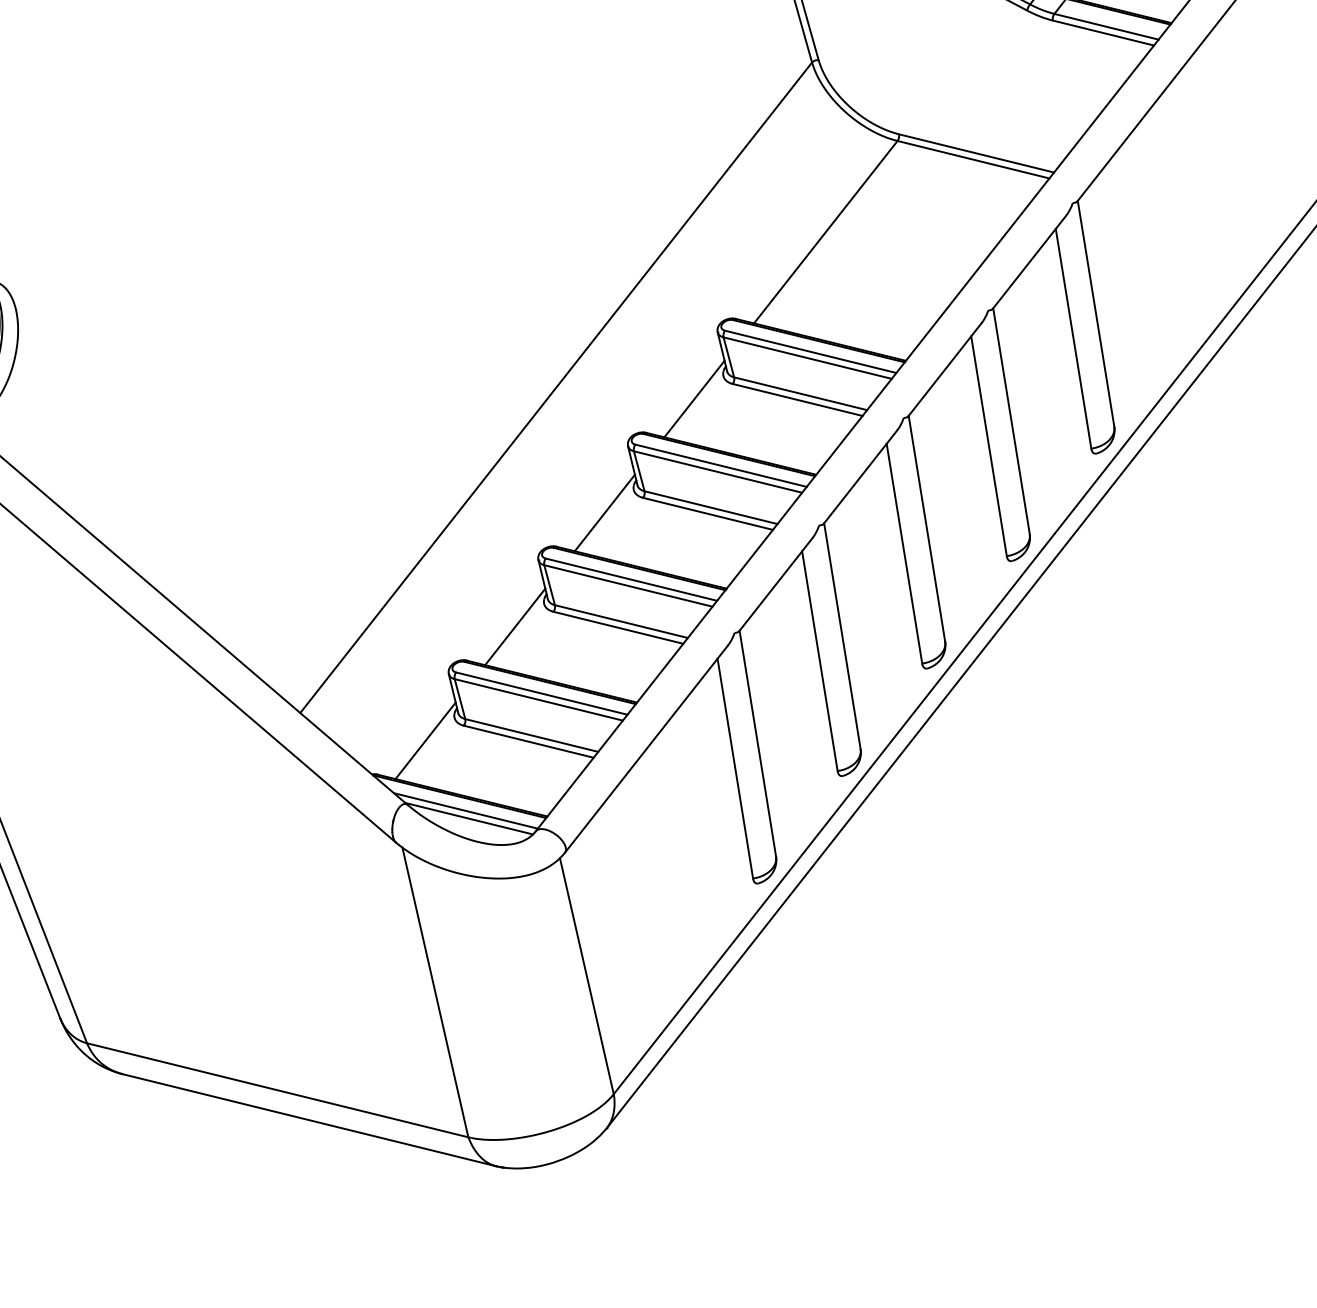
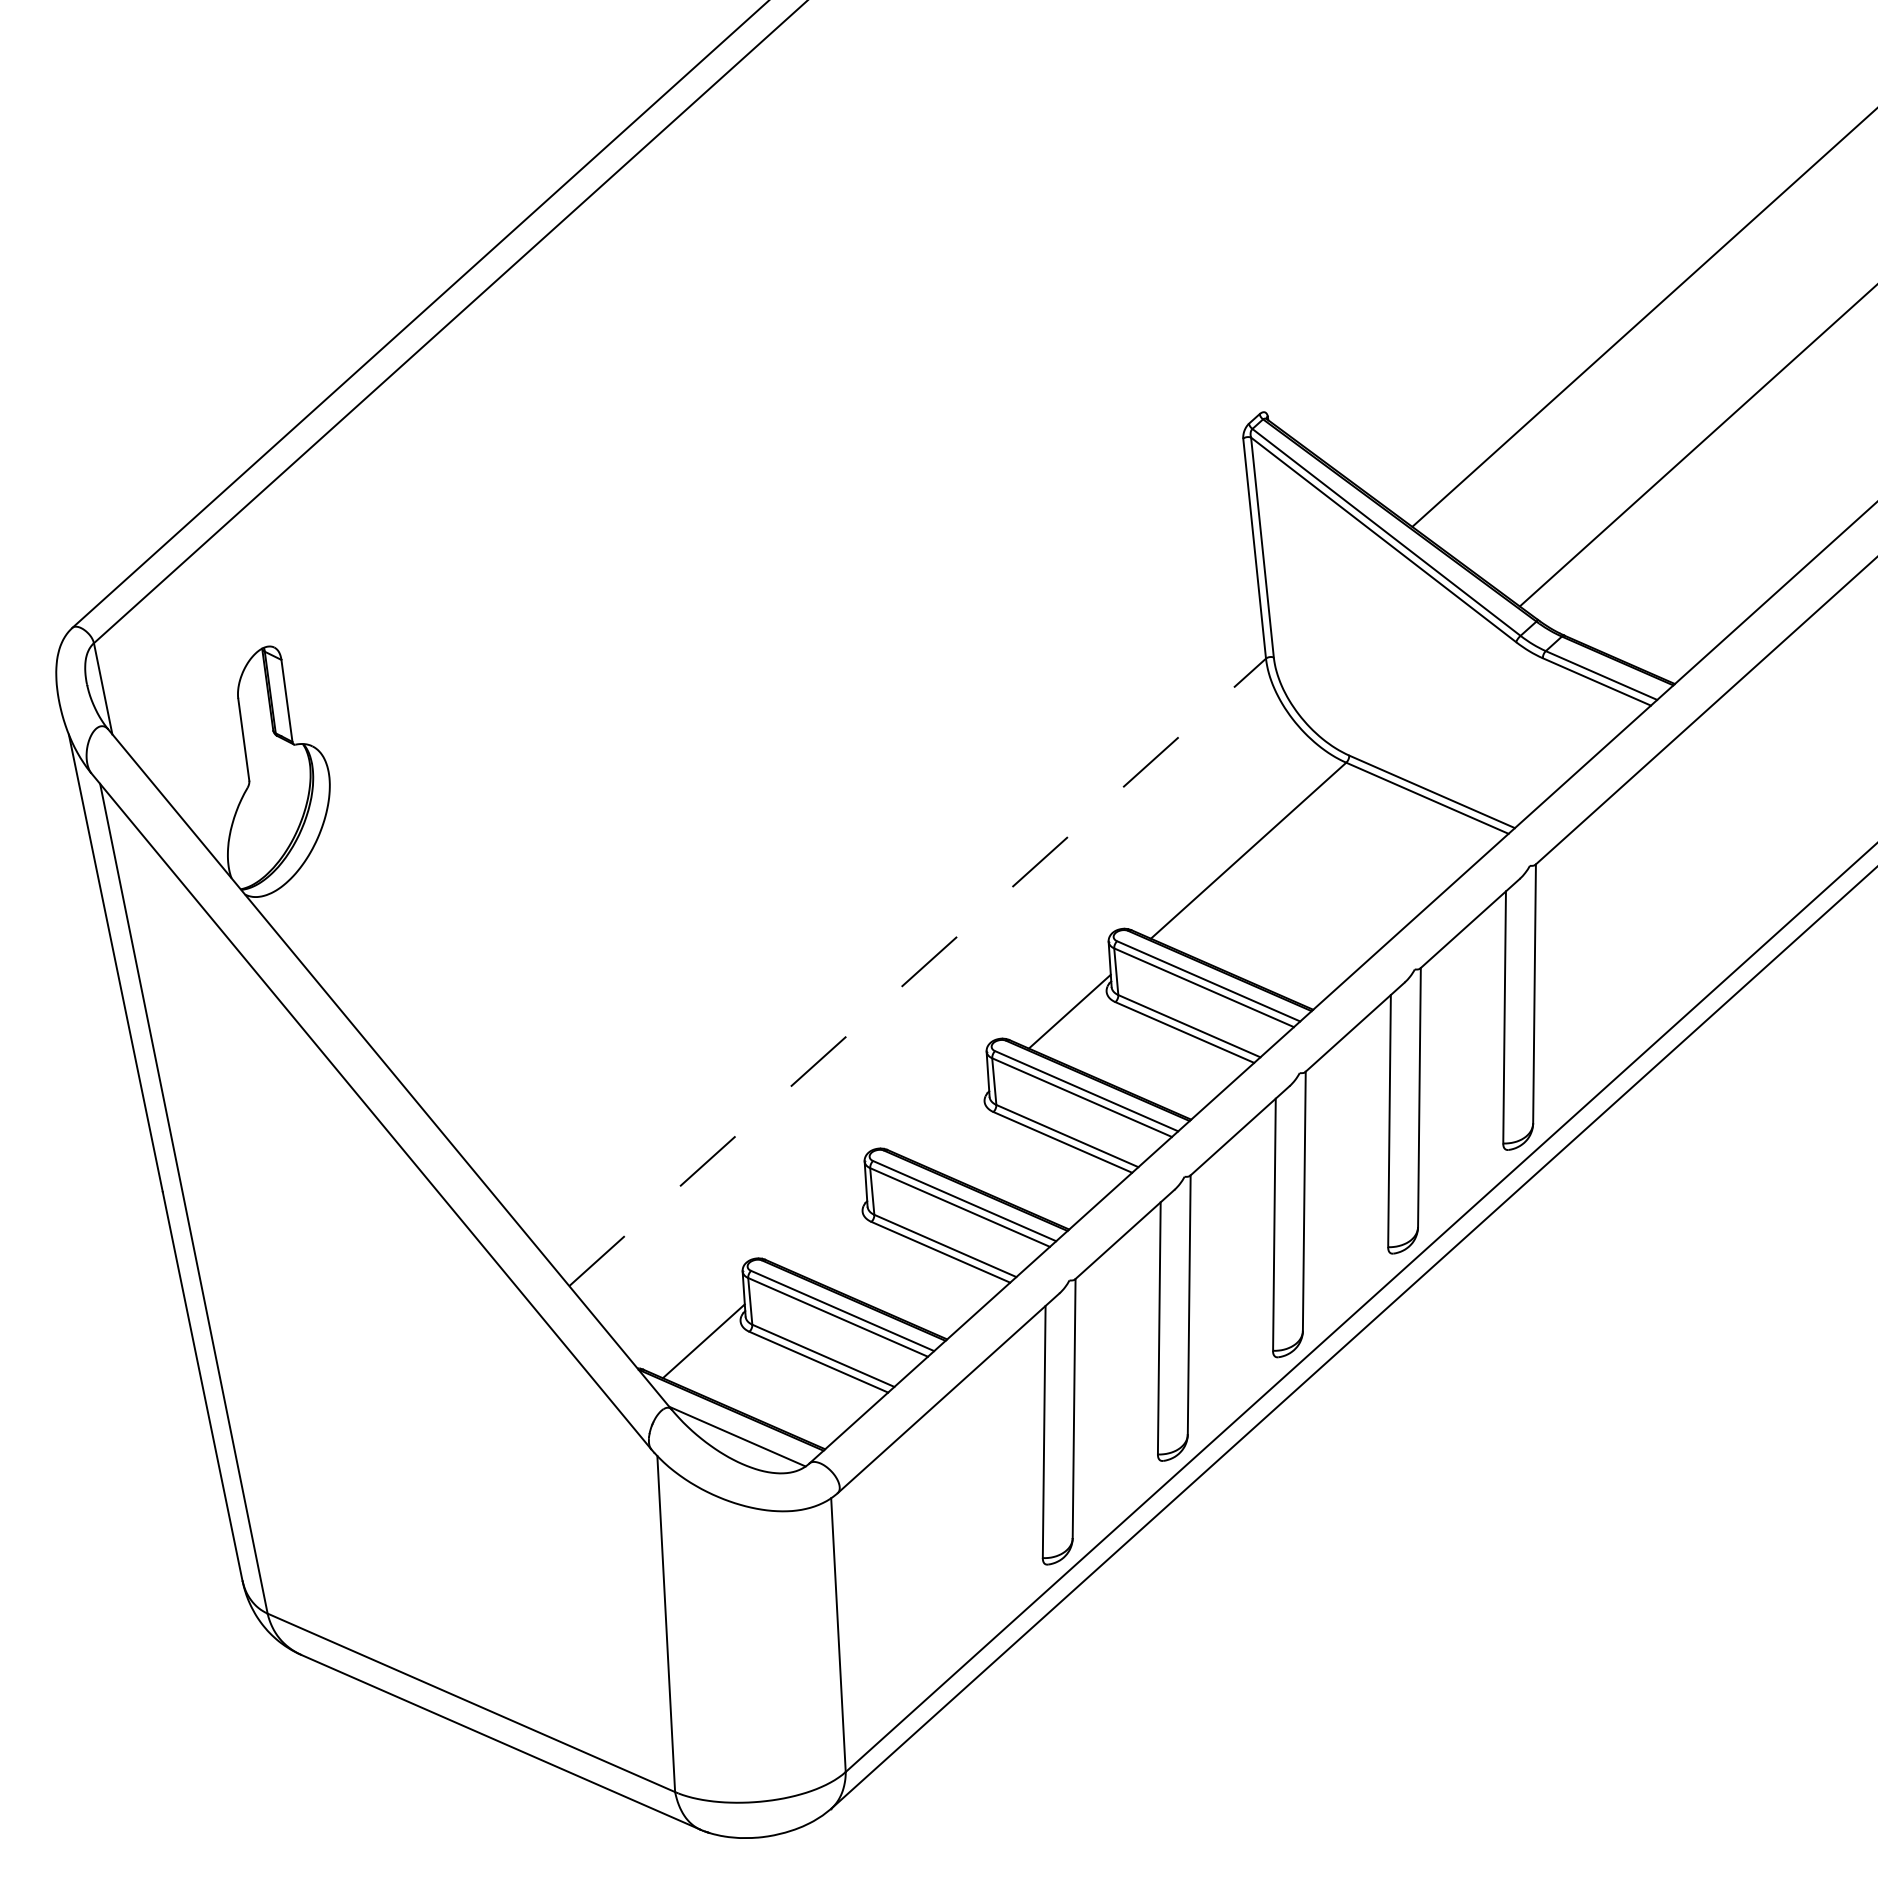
line: (556, 387) -> (917, 972), solid -> dashed
line: (604, 513) -> (947, 1121), removed
line: (514, 627) -> (825, 1231), removed
line: (465, 810) -> (735, 1426), removed

